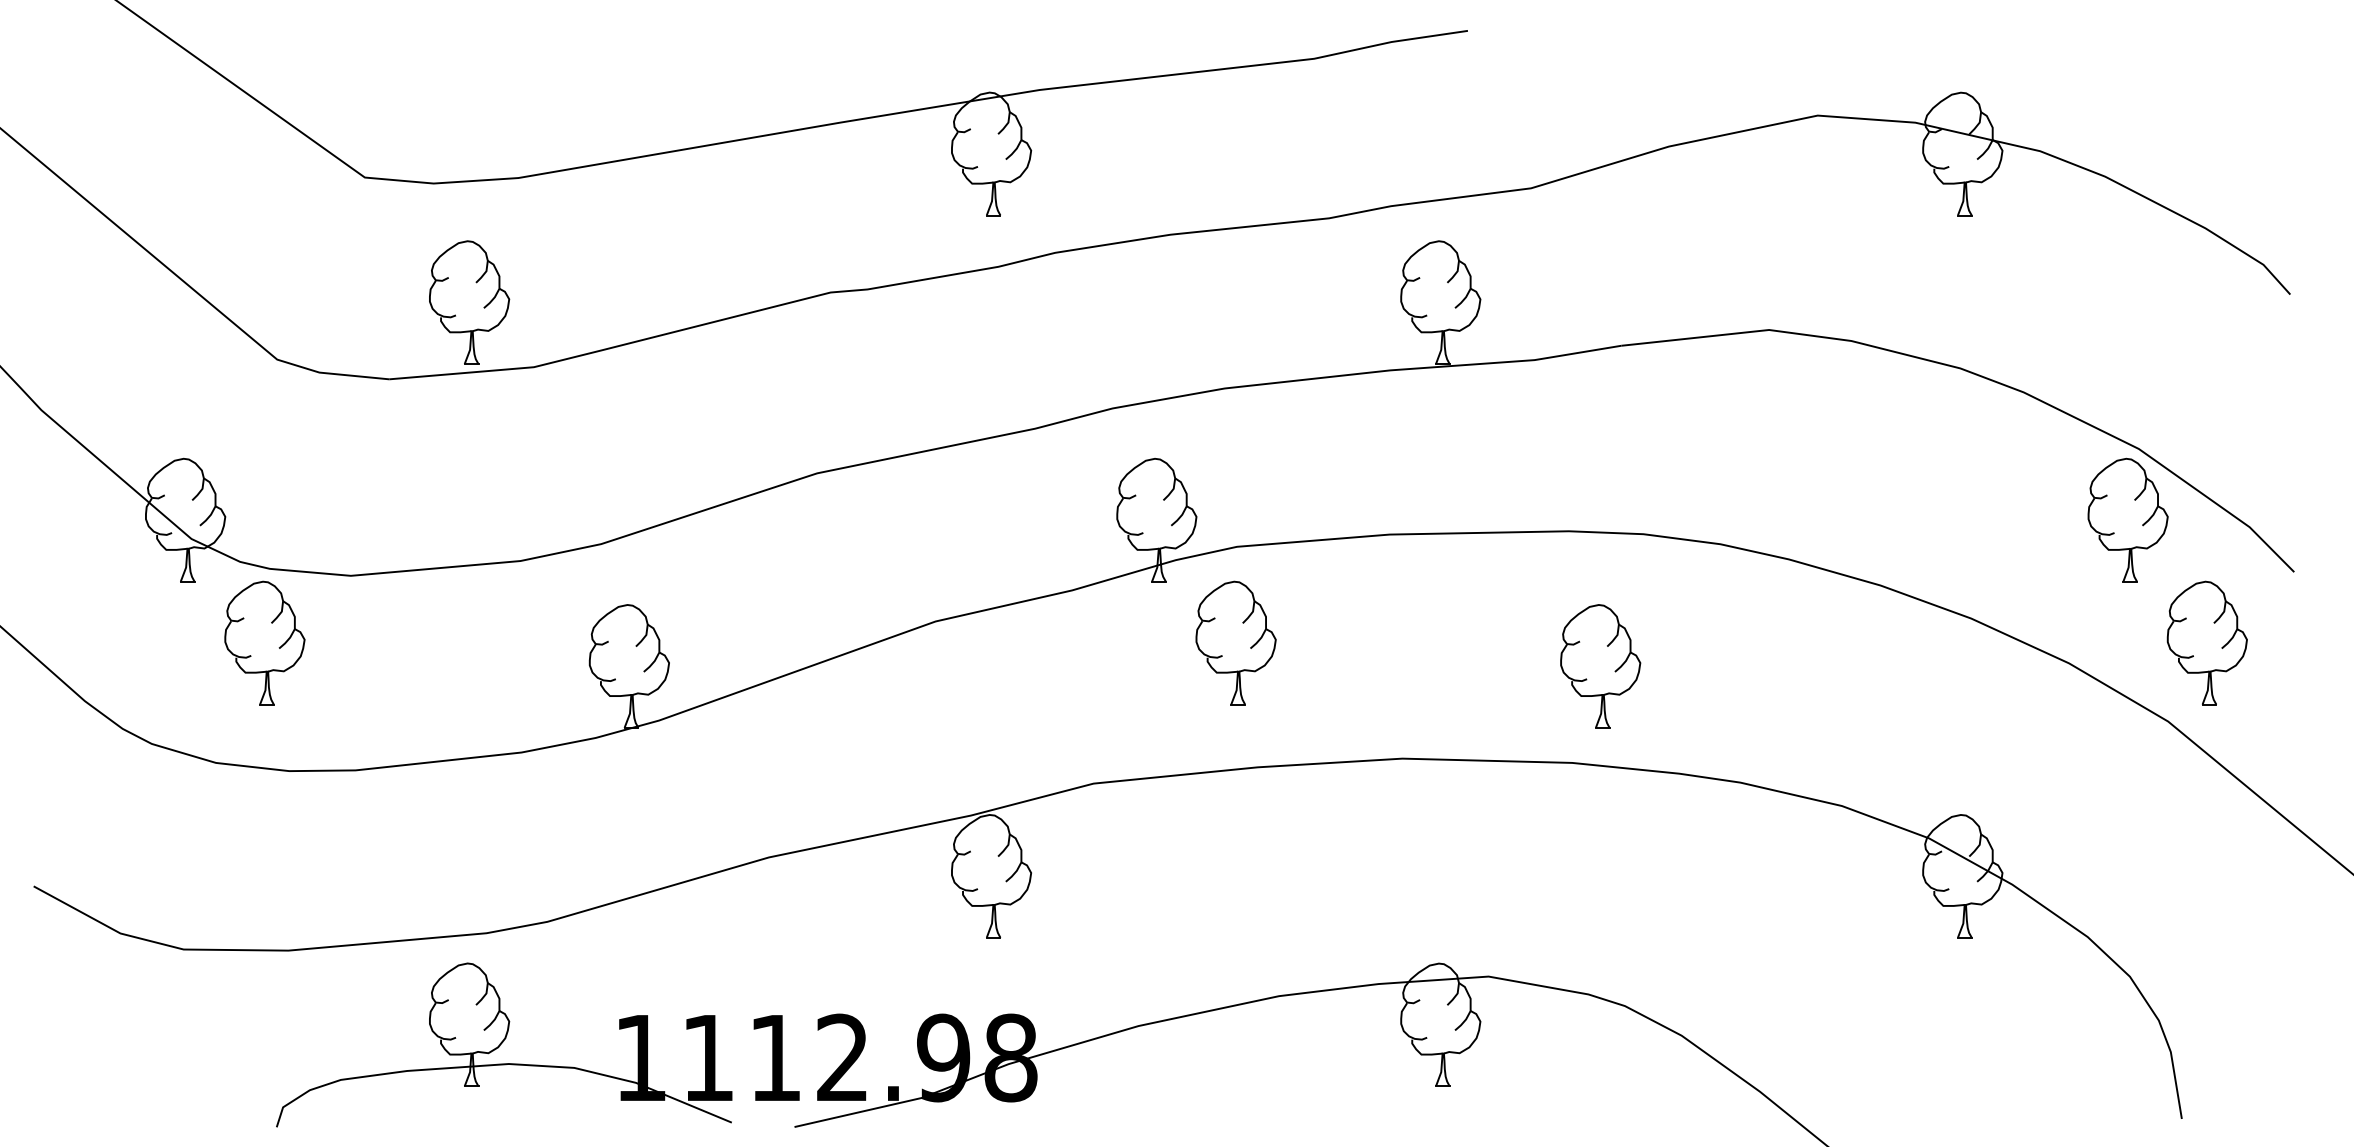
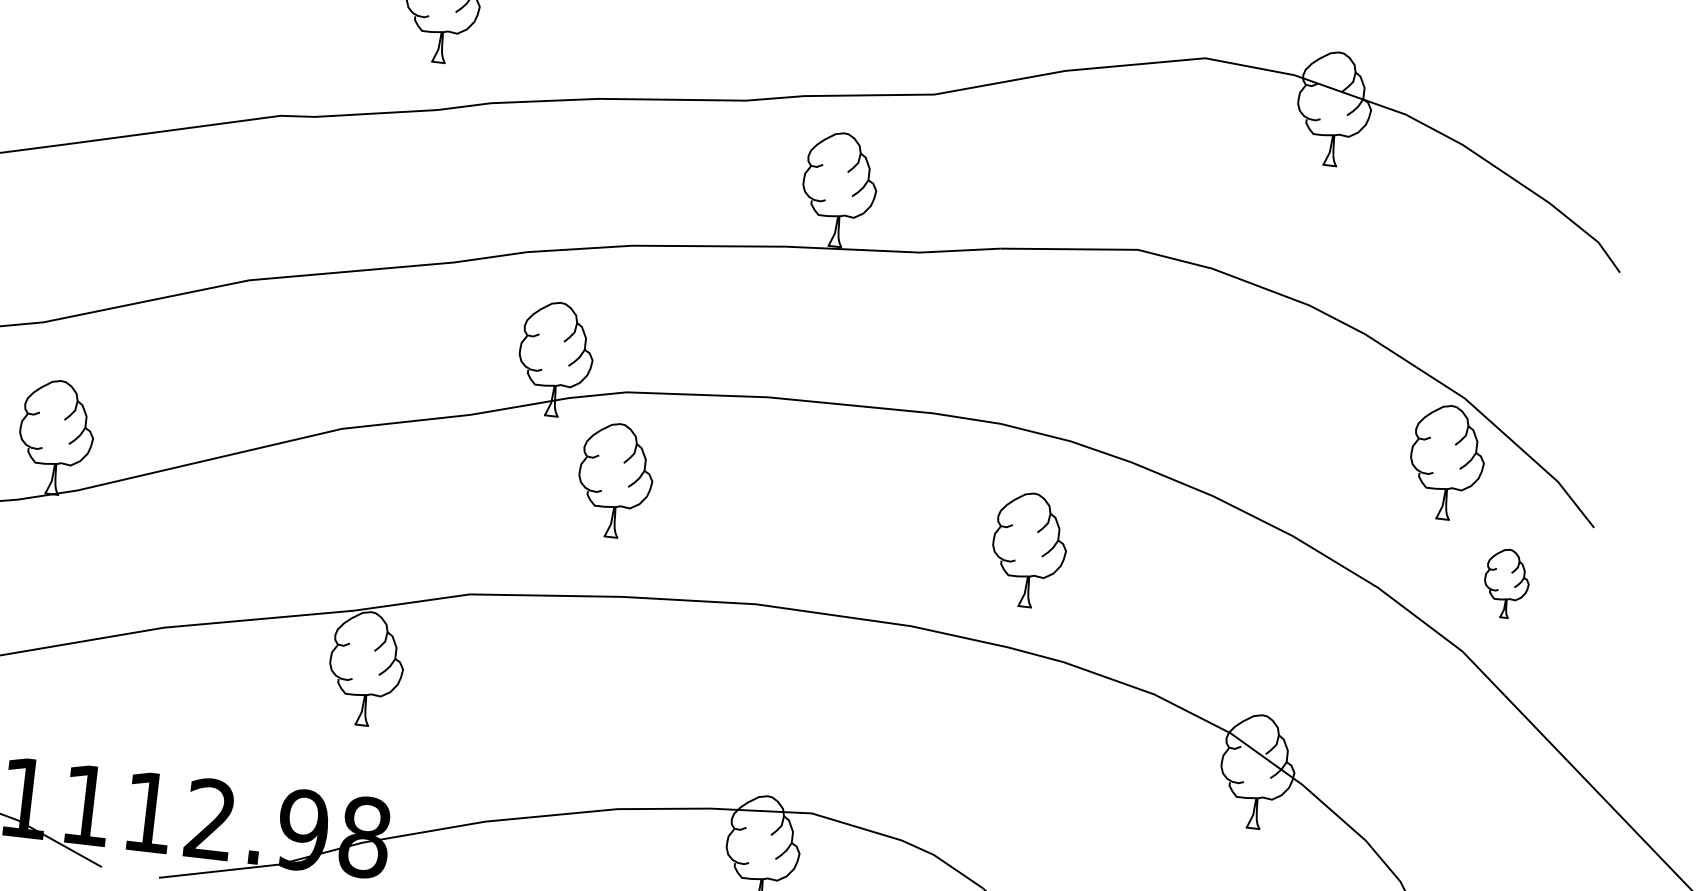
part: (2206, 642) -> (1506, 583), size x0.6
part: (1600, 666) -> (1029, 550), moved

